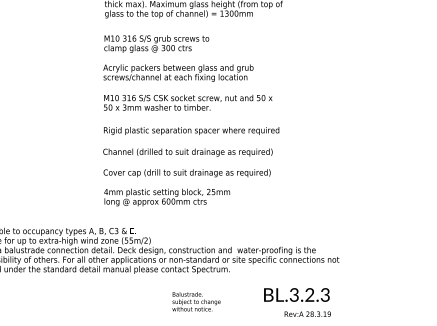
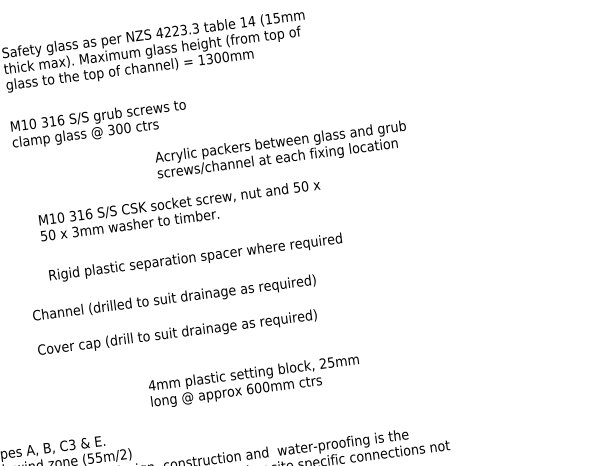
text: (178, 72) -> (281, 149), moved
text: (188, 102) -> (180, 209), moved
text: (191, 130) -> (195, 257), moved
text: (167, 197) -> (255, 381), moved

